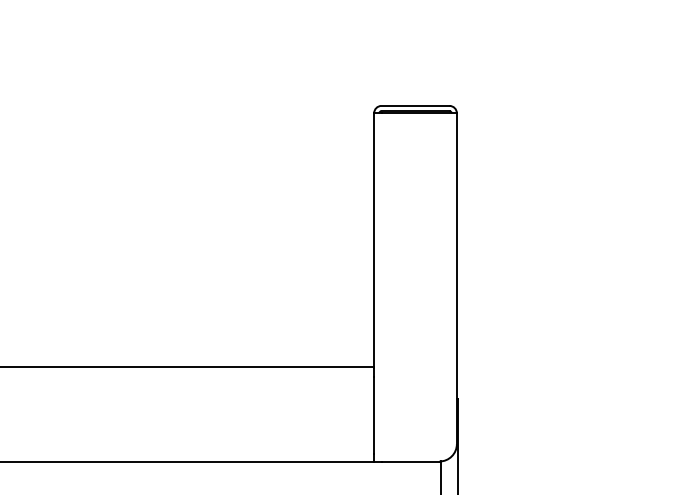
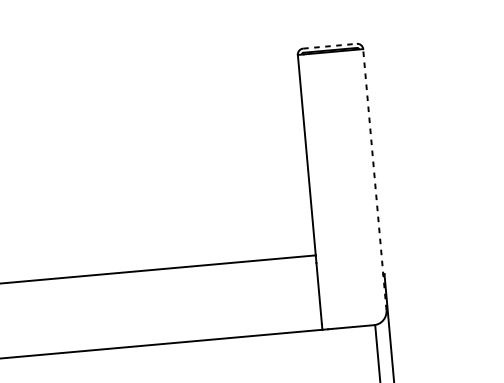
line: (416, 105) -> (330, 45), solid -> dashed
line: (456, 278) -> (374, 179), solid -> dashed

